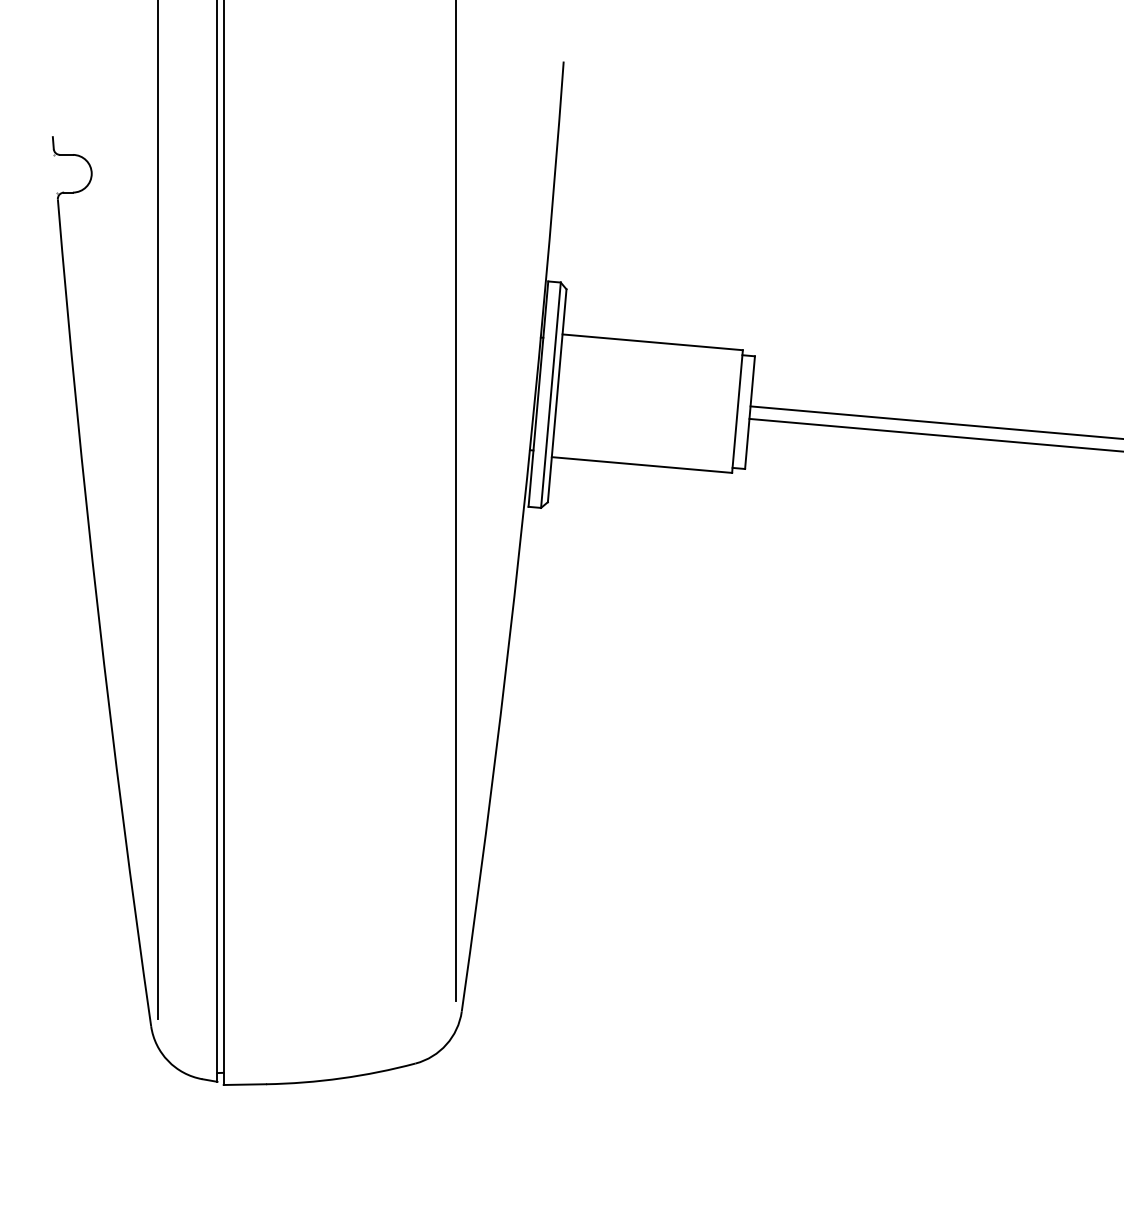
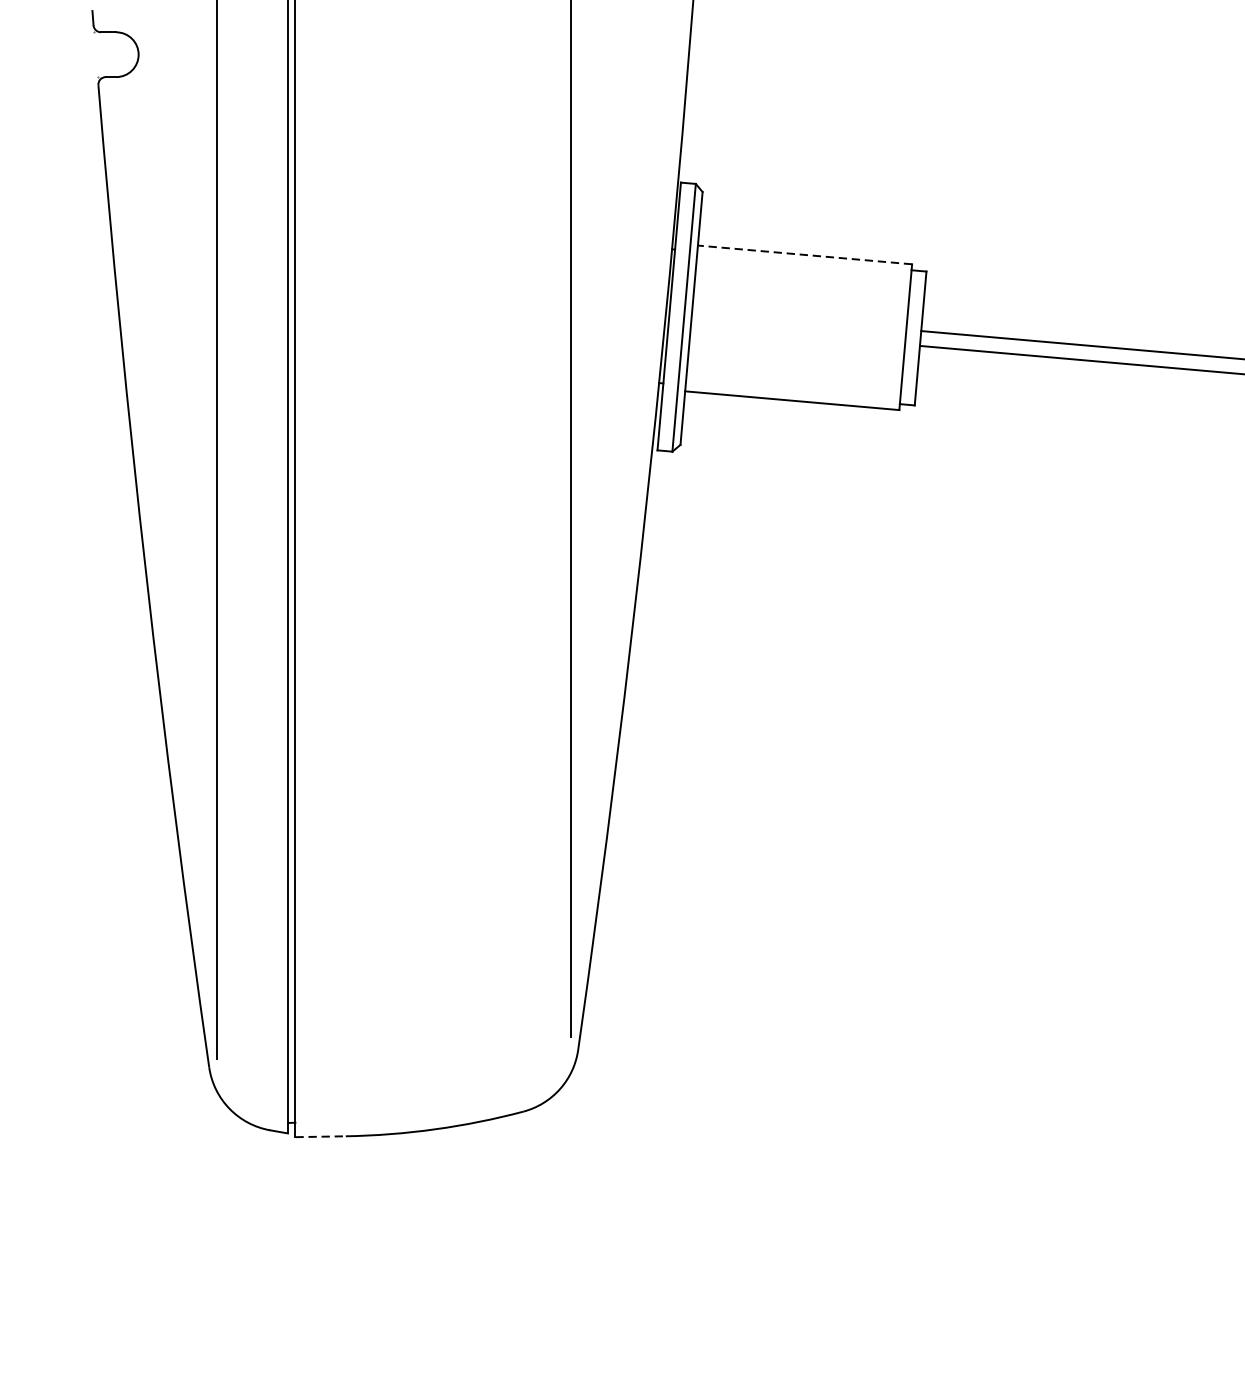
line: (652, 342) -> (804, 255), solid -> dashed
line: (245, 1084) -> (321, 1136), solid -> dashed

